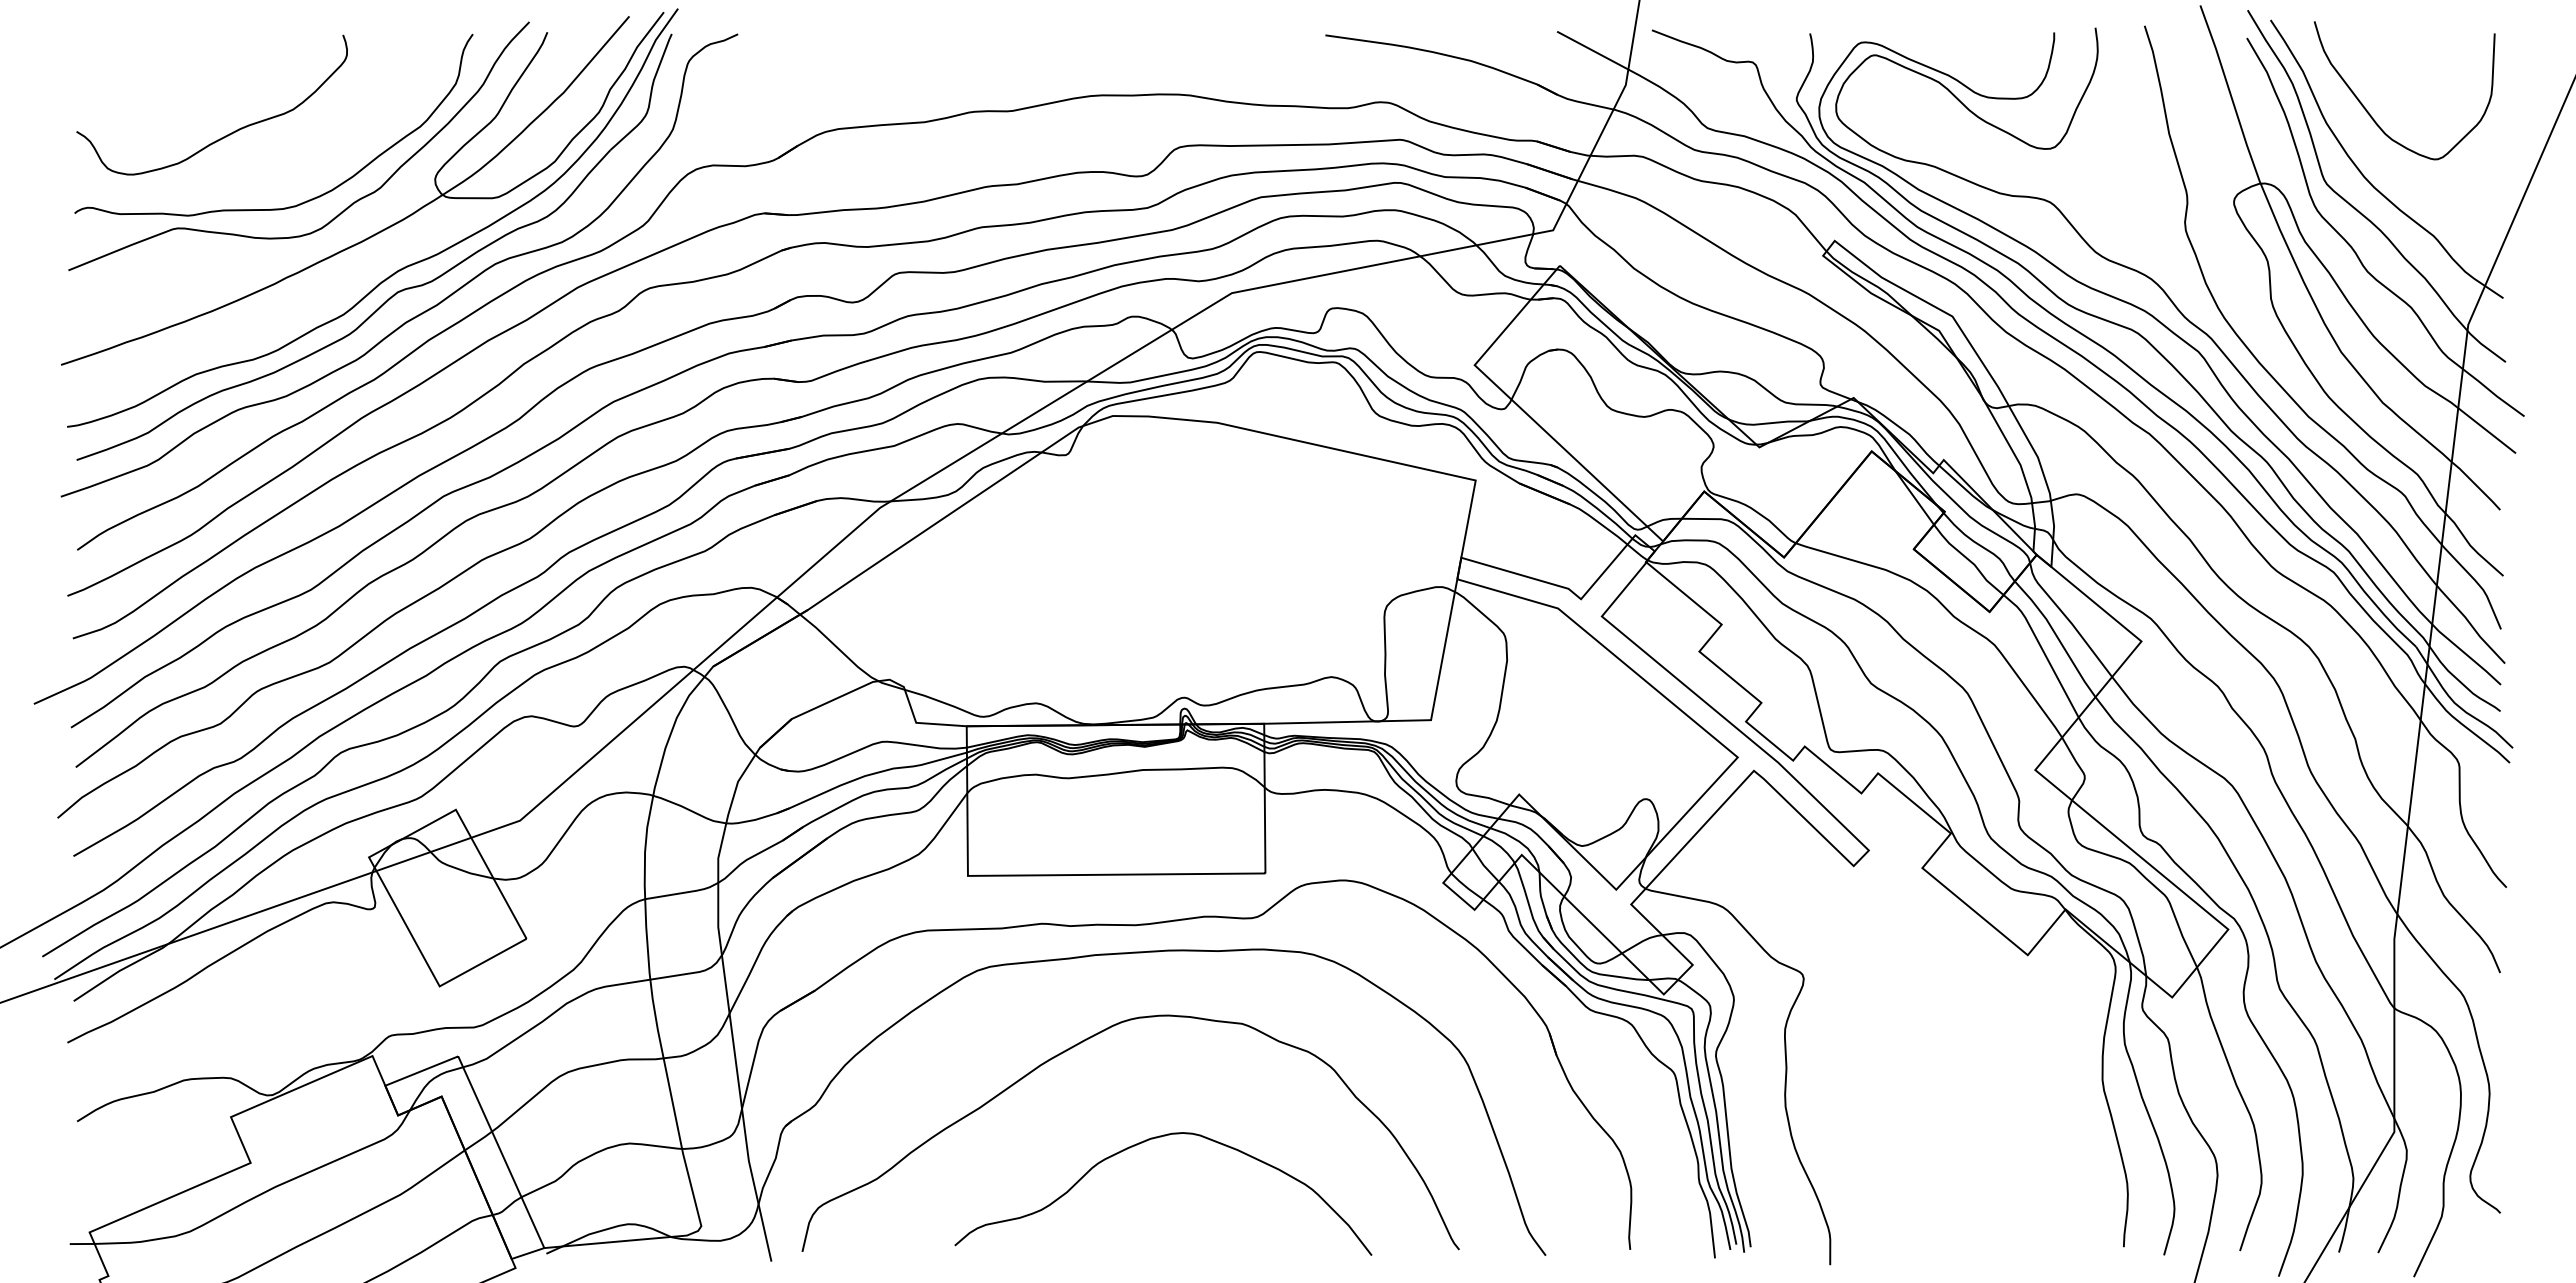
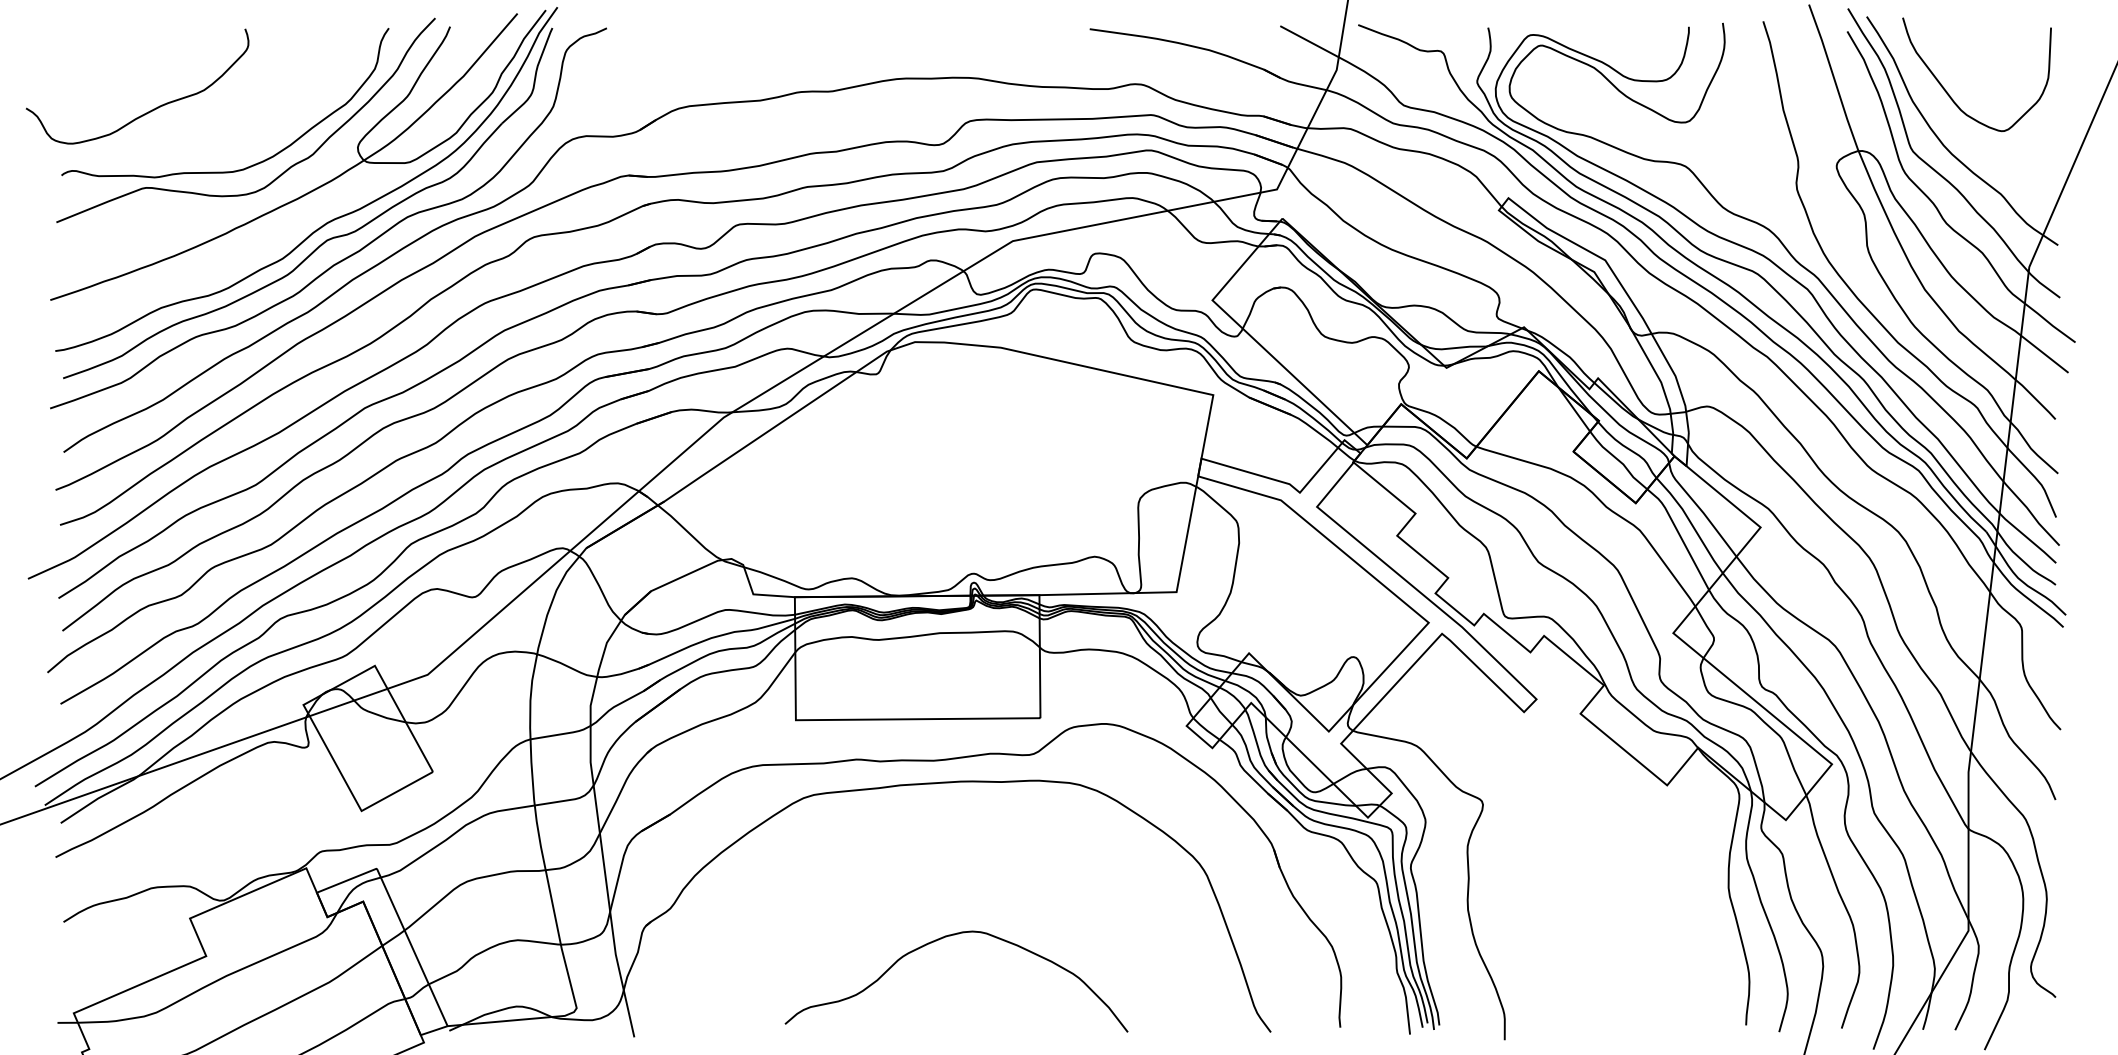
curve: (227, 134) -> (150, 110), moved
curve: (1083, 1042) -> (890, 857), removed

